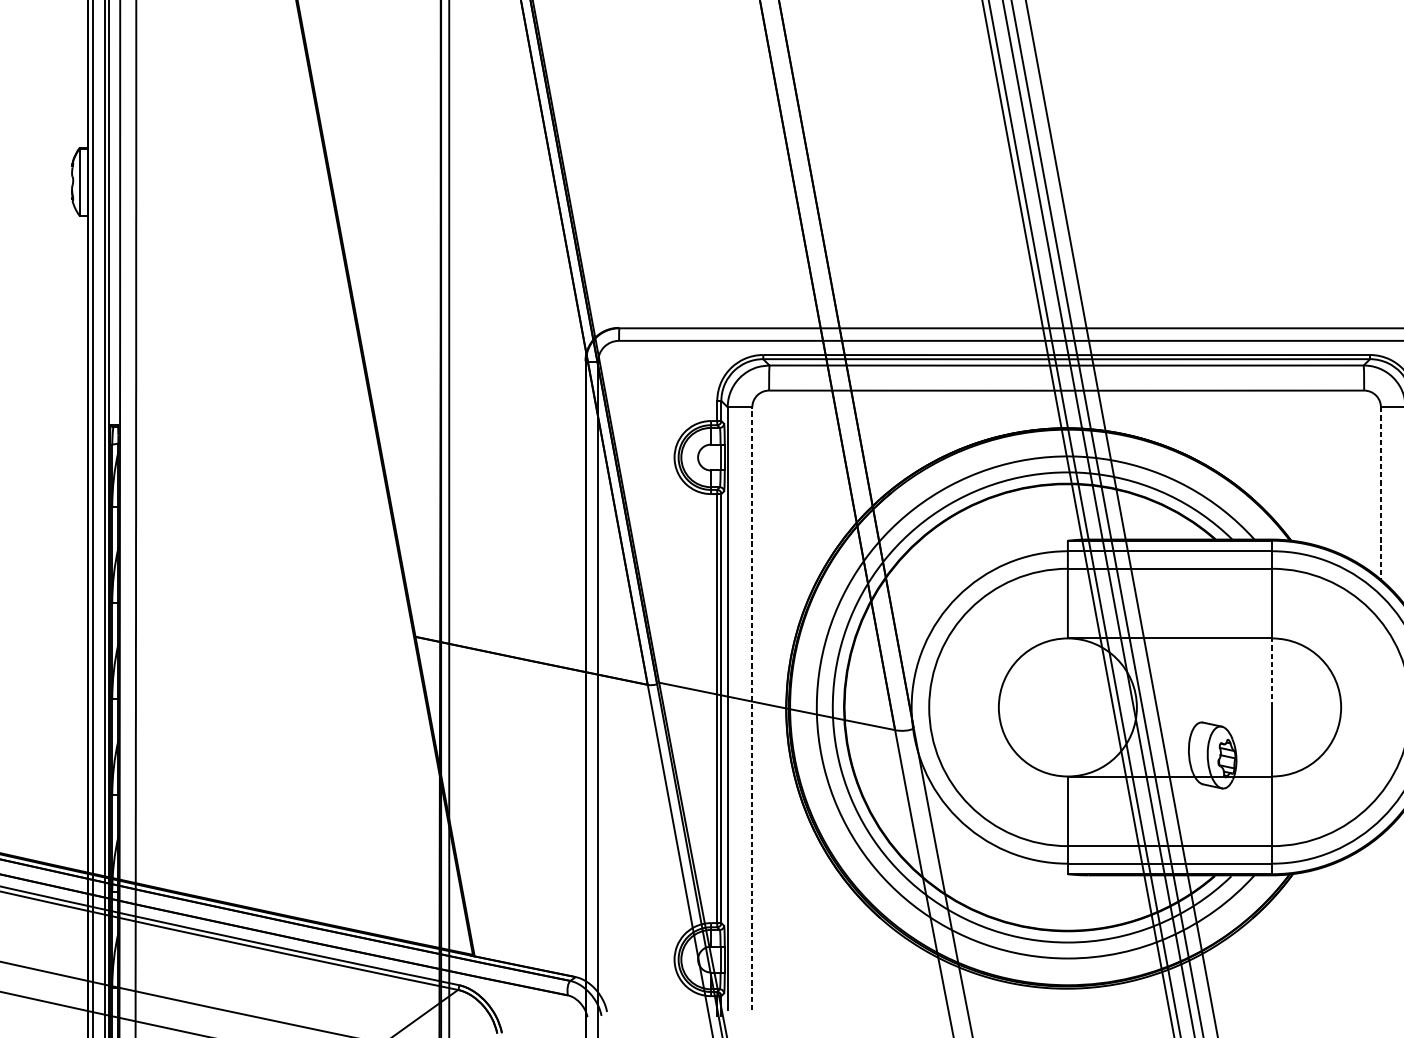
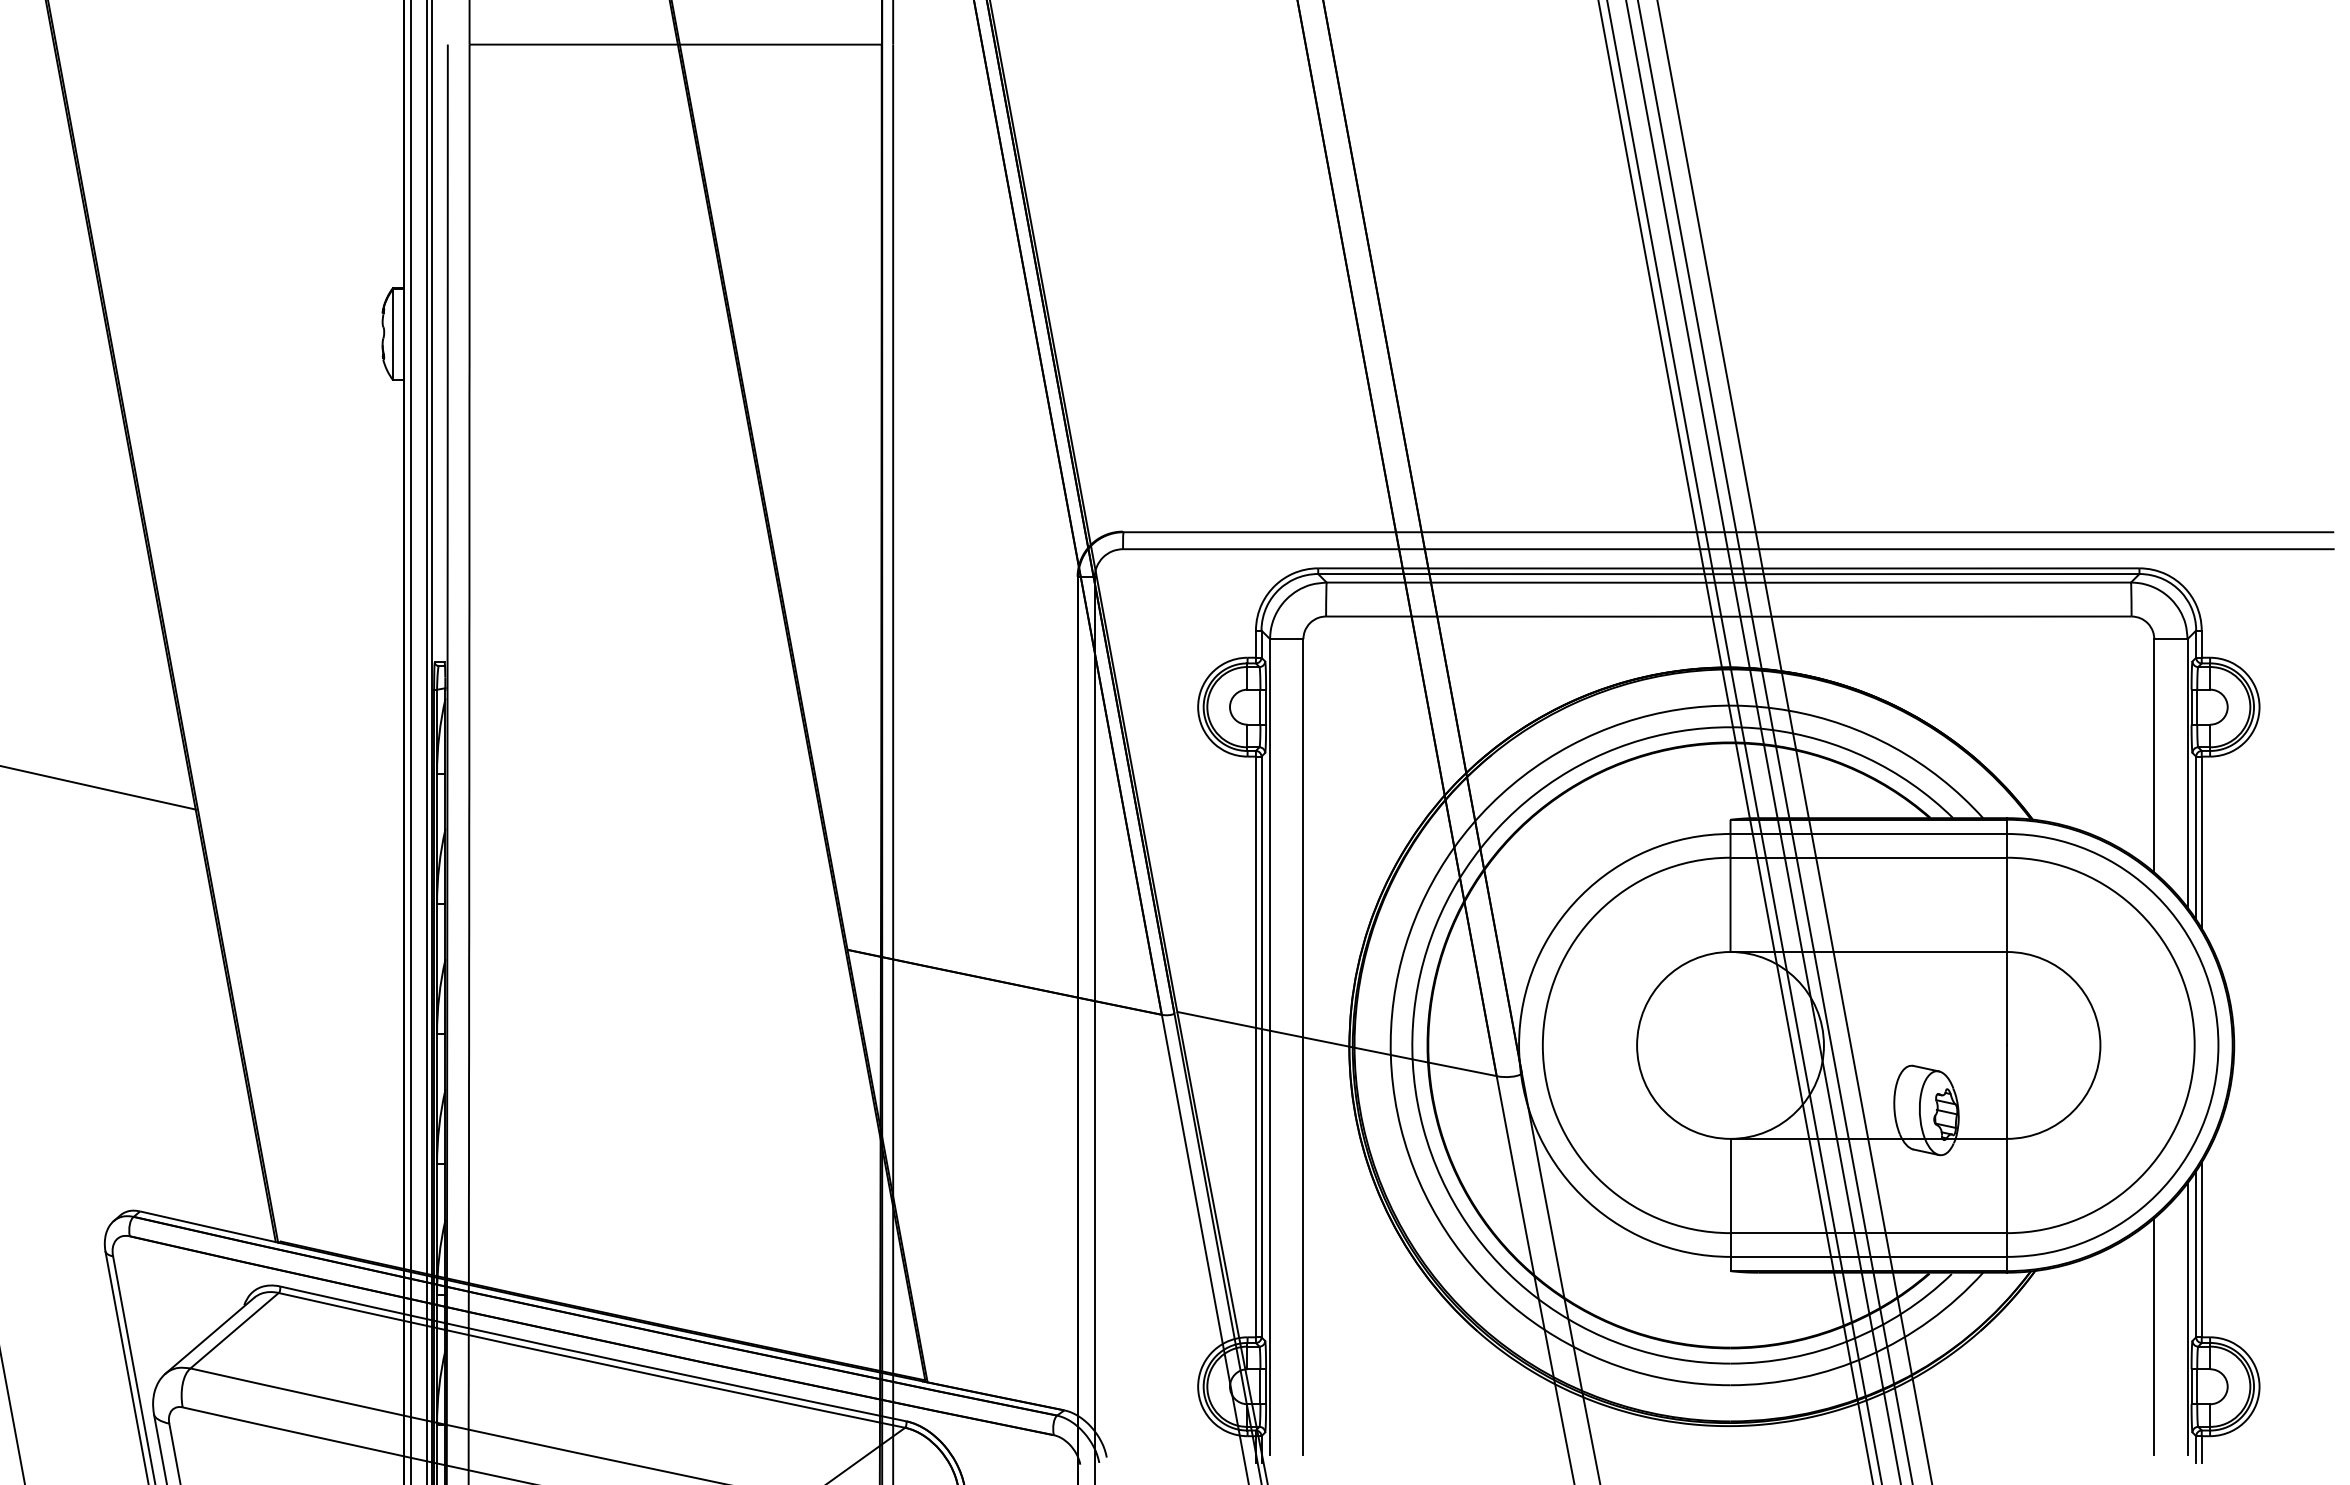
line: (1381, 493) -> (2154, 755), dashed -> solid
line: (1271, 672) -> (2006, 998), dashed -> solid
line: (752, 708) -> (1303, 1046), dashed -> solid
line: (1381, 922) -> (2154, 1336), added

